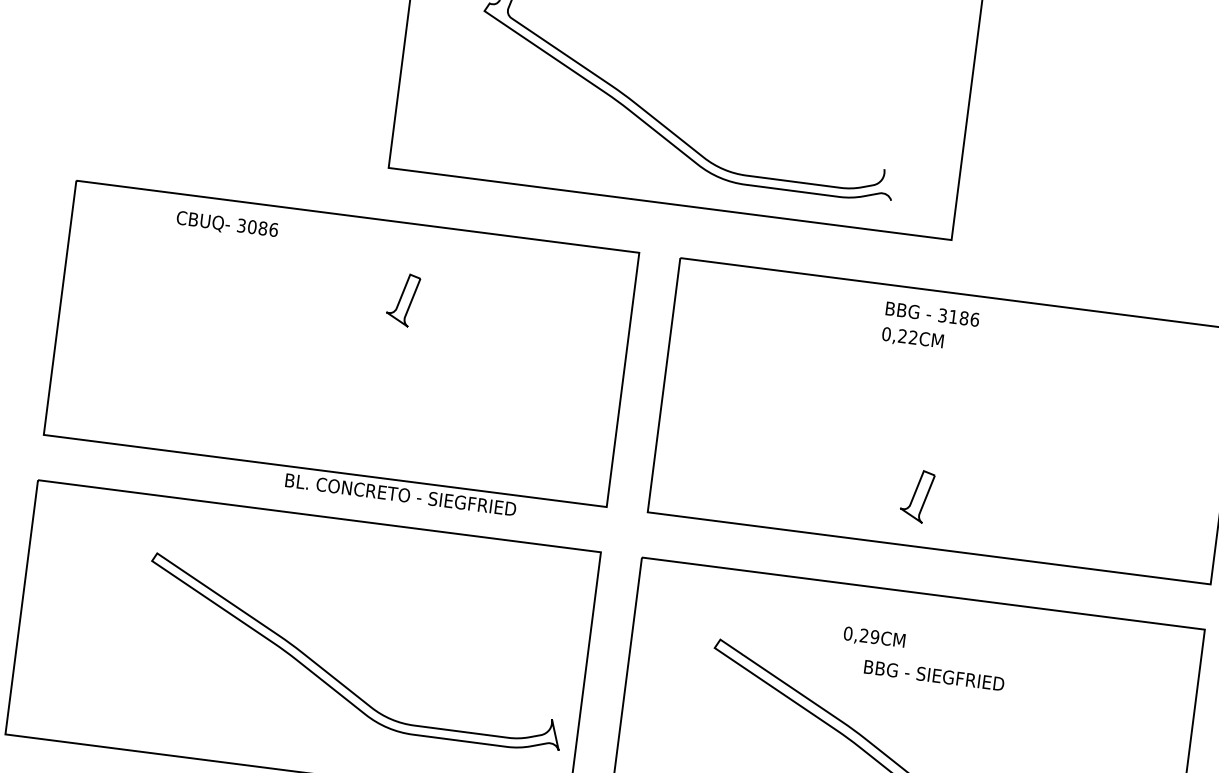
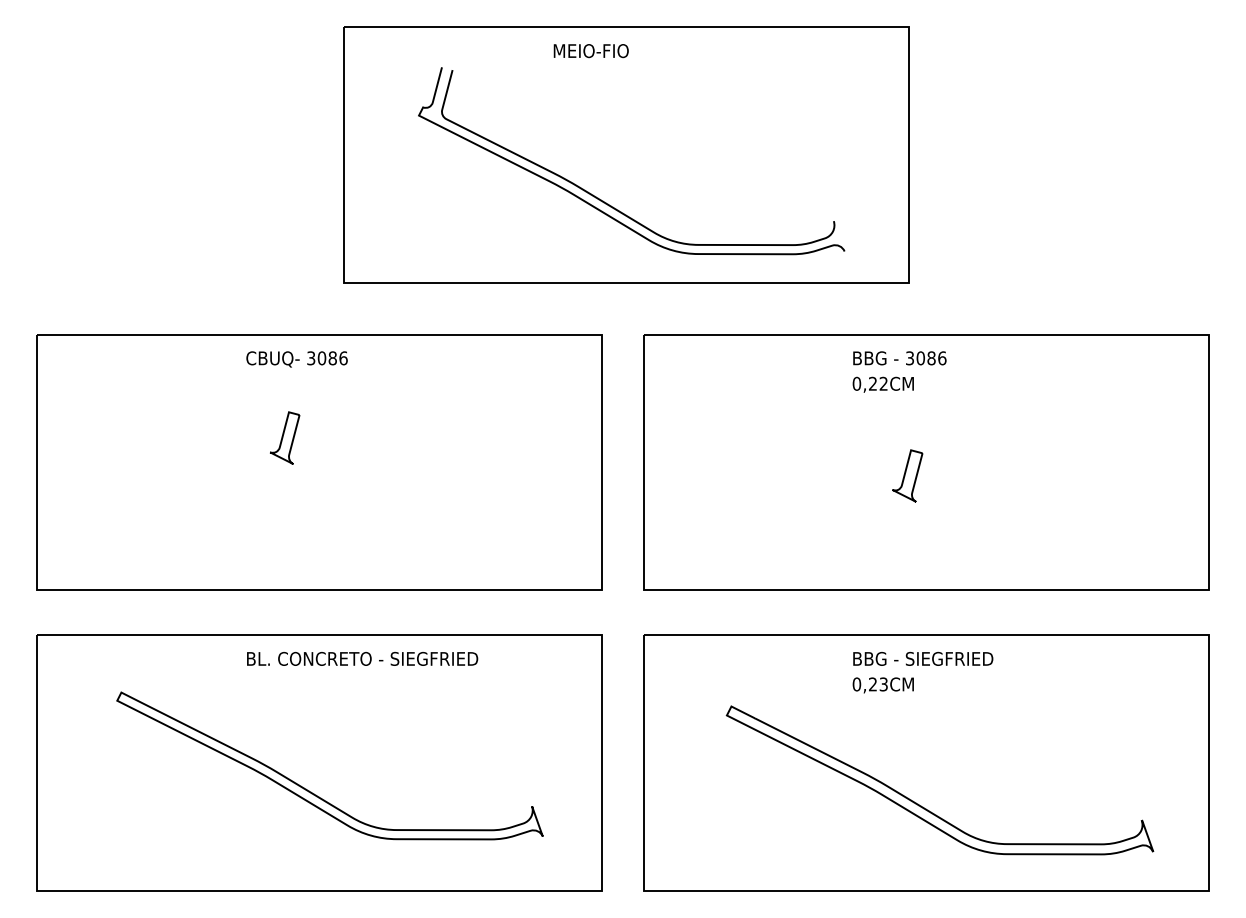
text: (226, 225) -> (296, 359), moved
part: (403, 299) -> (285, 437), moved
text: (953, 317) -> (920, 358), 3186 -> 3086
text: (400, 494) -> (362, 658), moved
part: (917, 495) -> (907, 475), moved
text: (874, 637) -> (883, 684), 0,29CM -> 0,23CM
text: (934, 675) -> (923, 658), moved
part: (334, 676) -> (311, 791), moved

